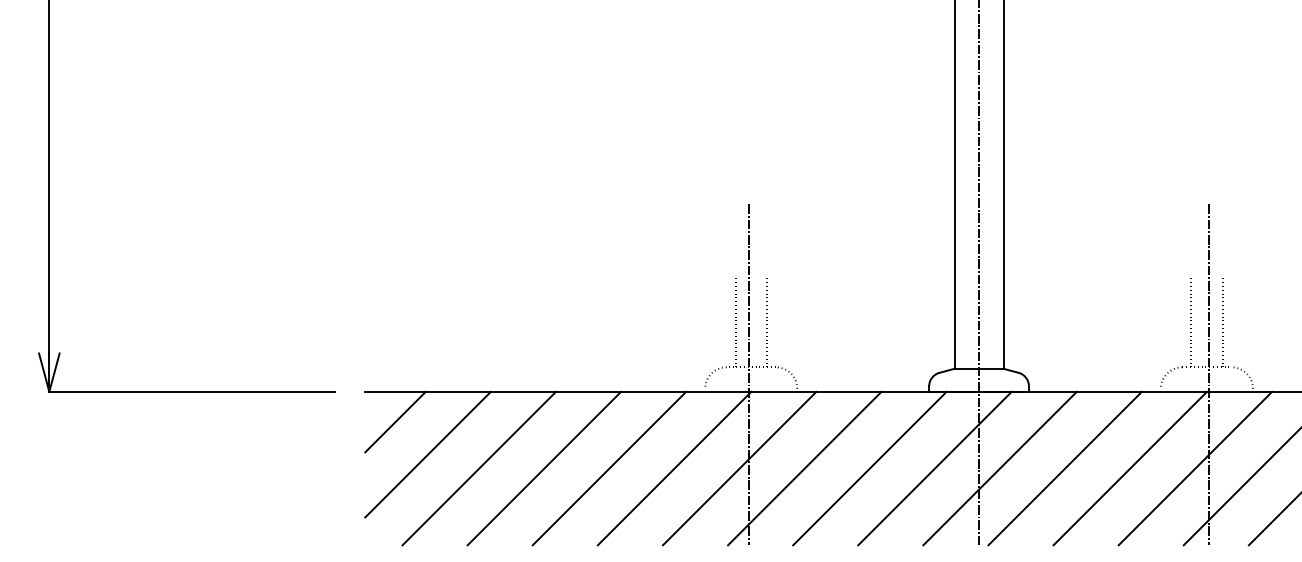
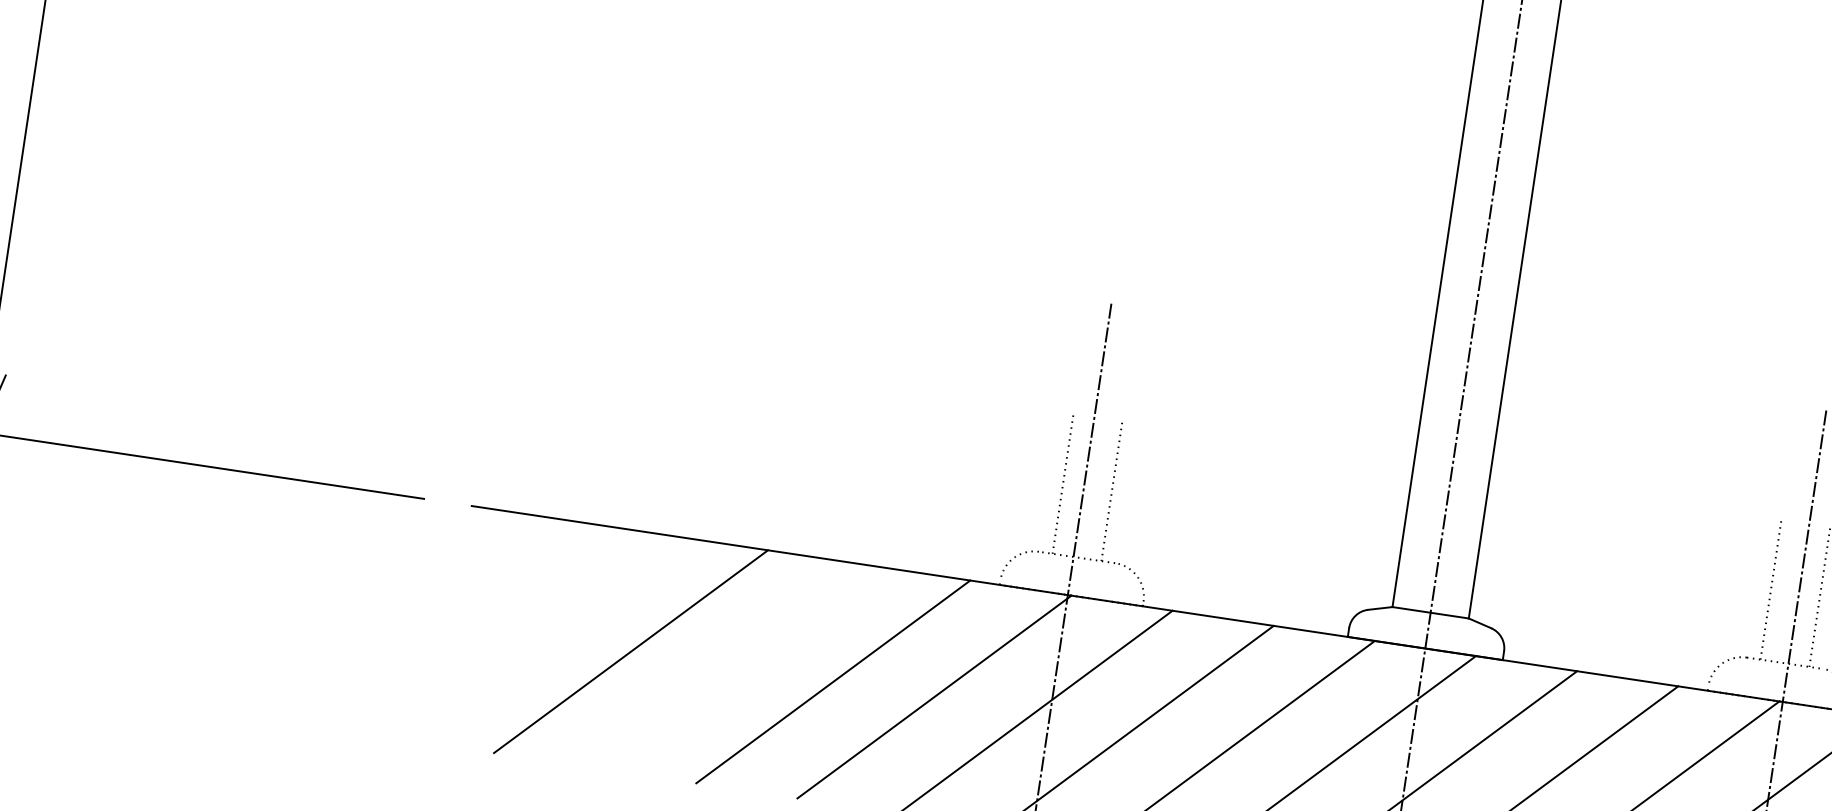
line: (395, 421) -> (511, 559), removed
line: (427, 454) -> (553, 617), removed
line: (544, 468) -> (732, 666), removed

